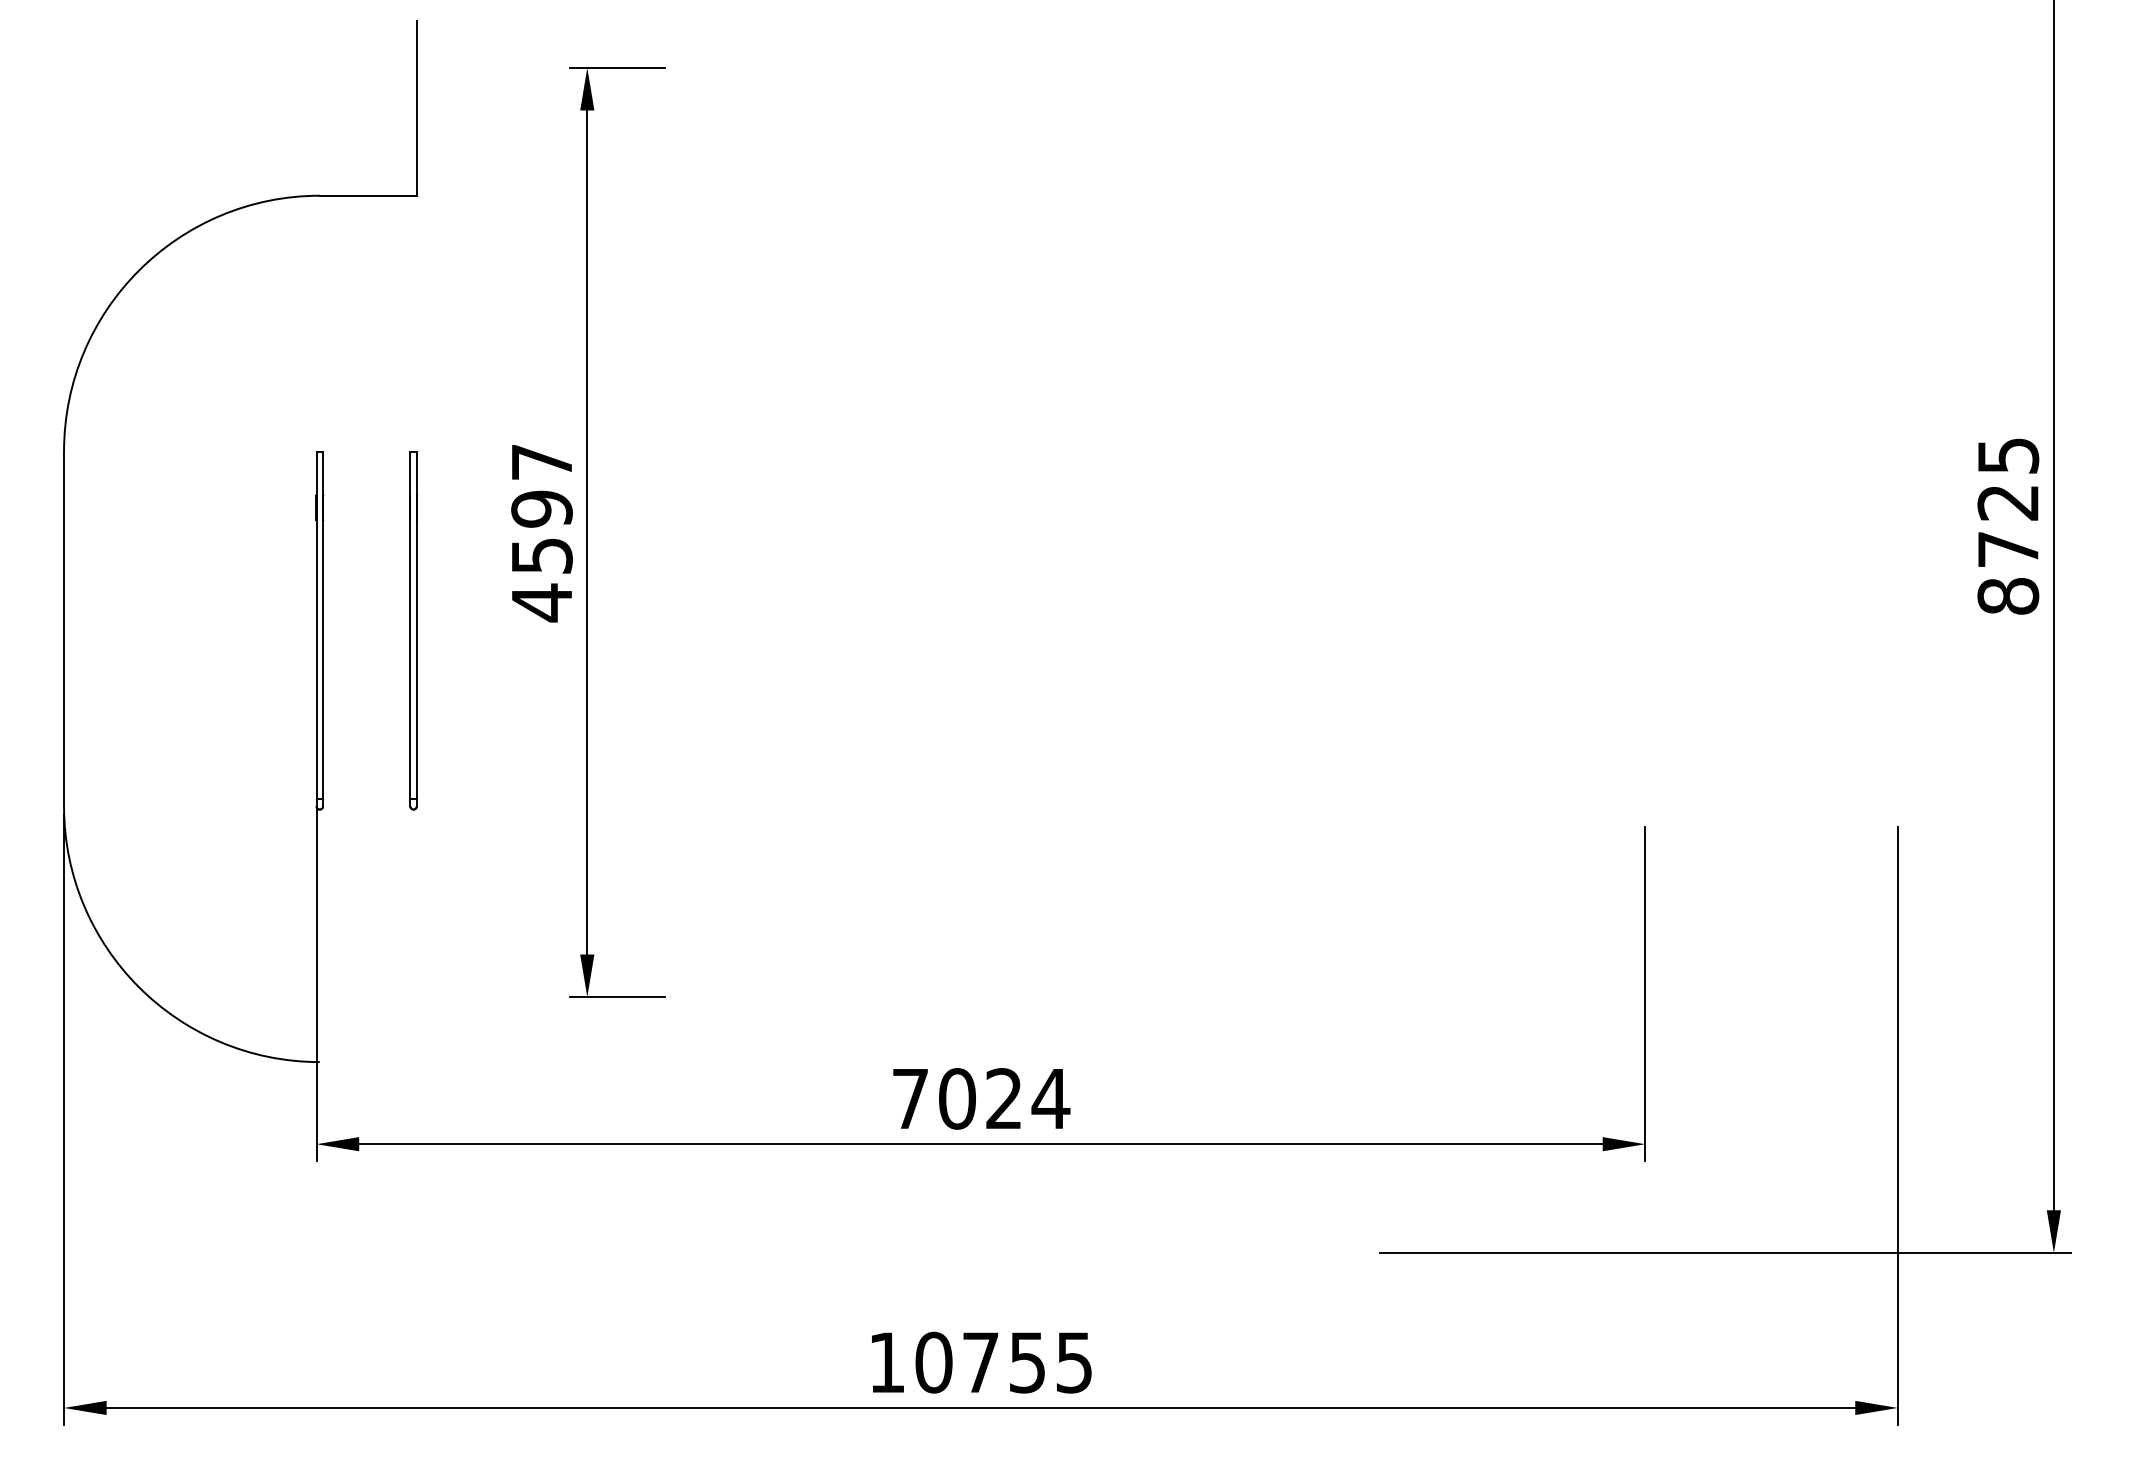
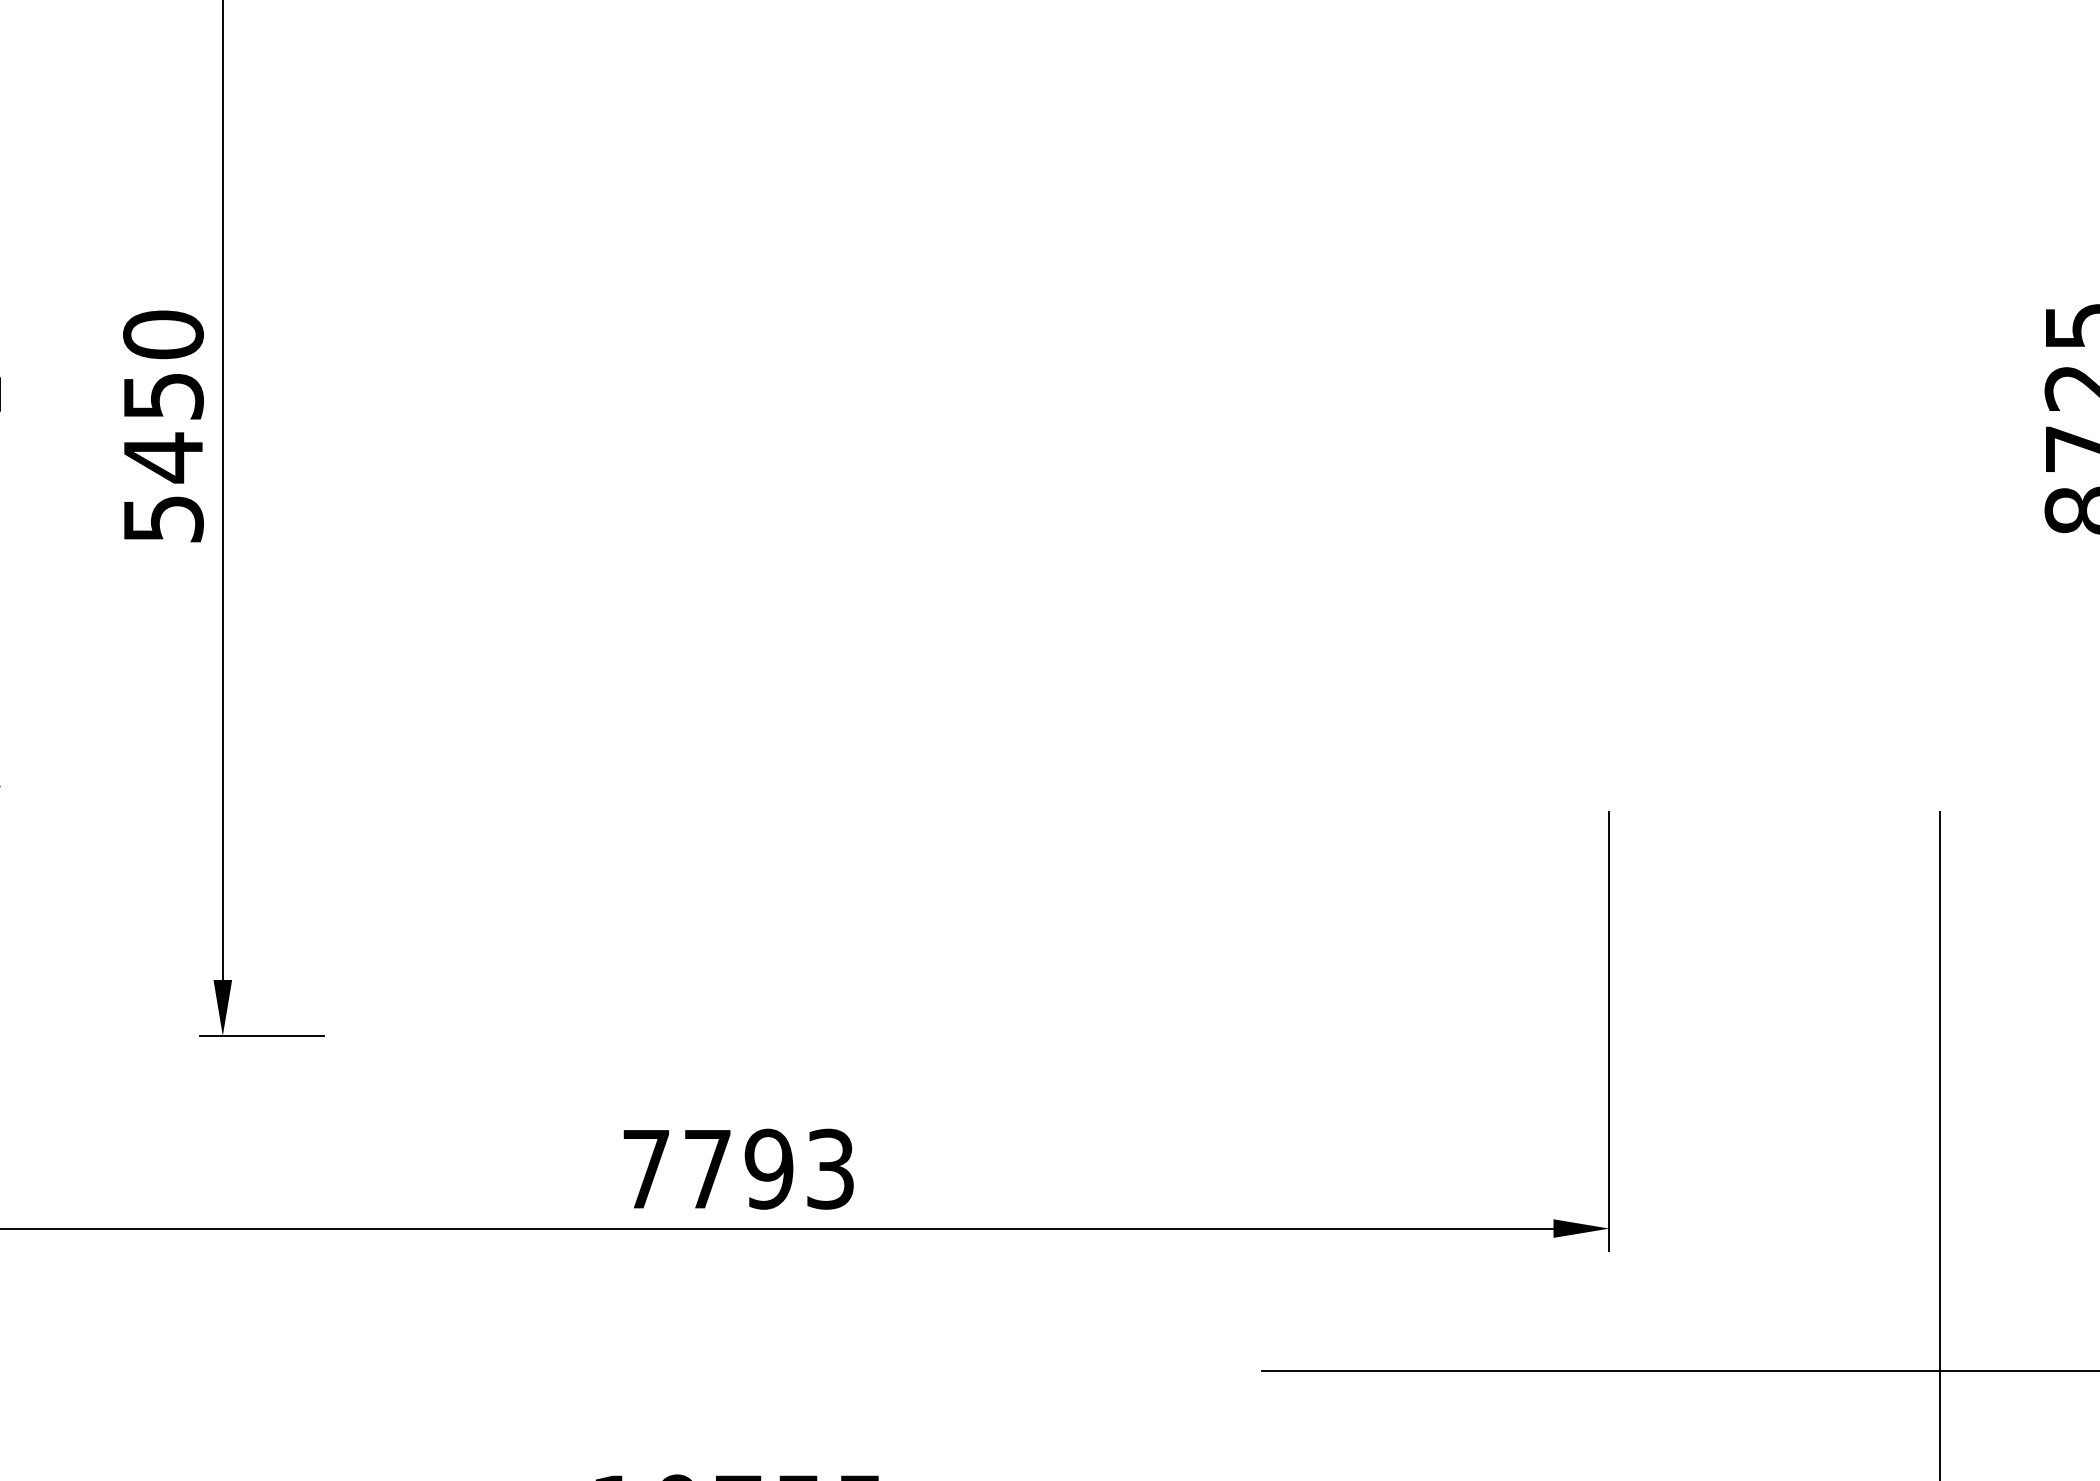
text: (541, 532) -> (162, 426), 4597 -> 5450
text: (1004, 1098) -> (769, 1168), 7024 -> 7793

